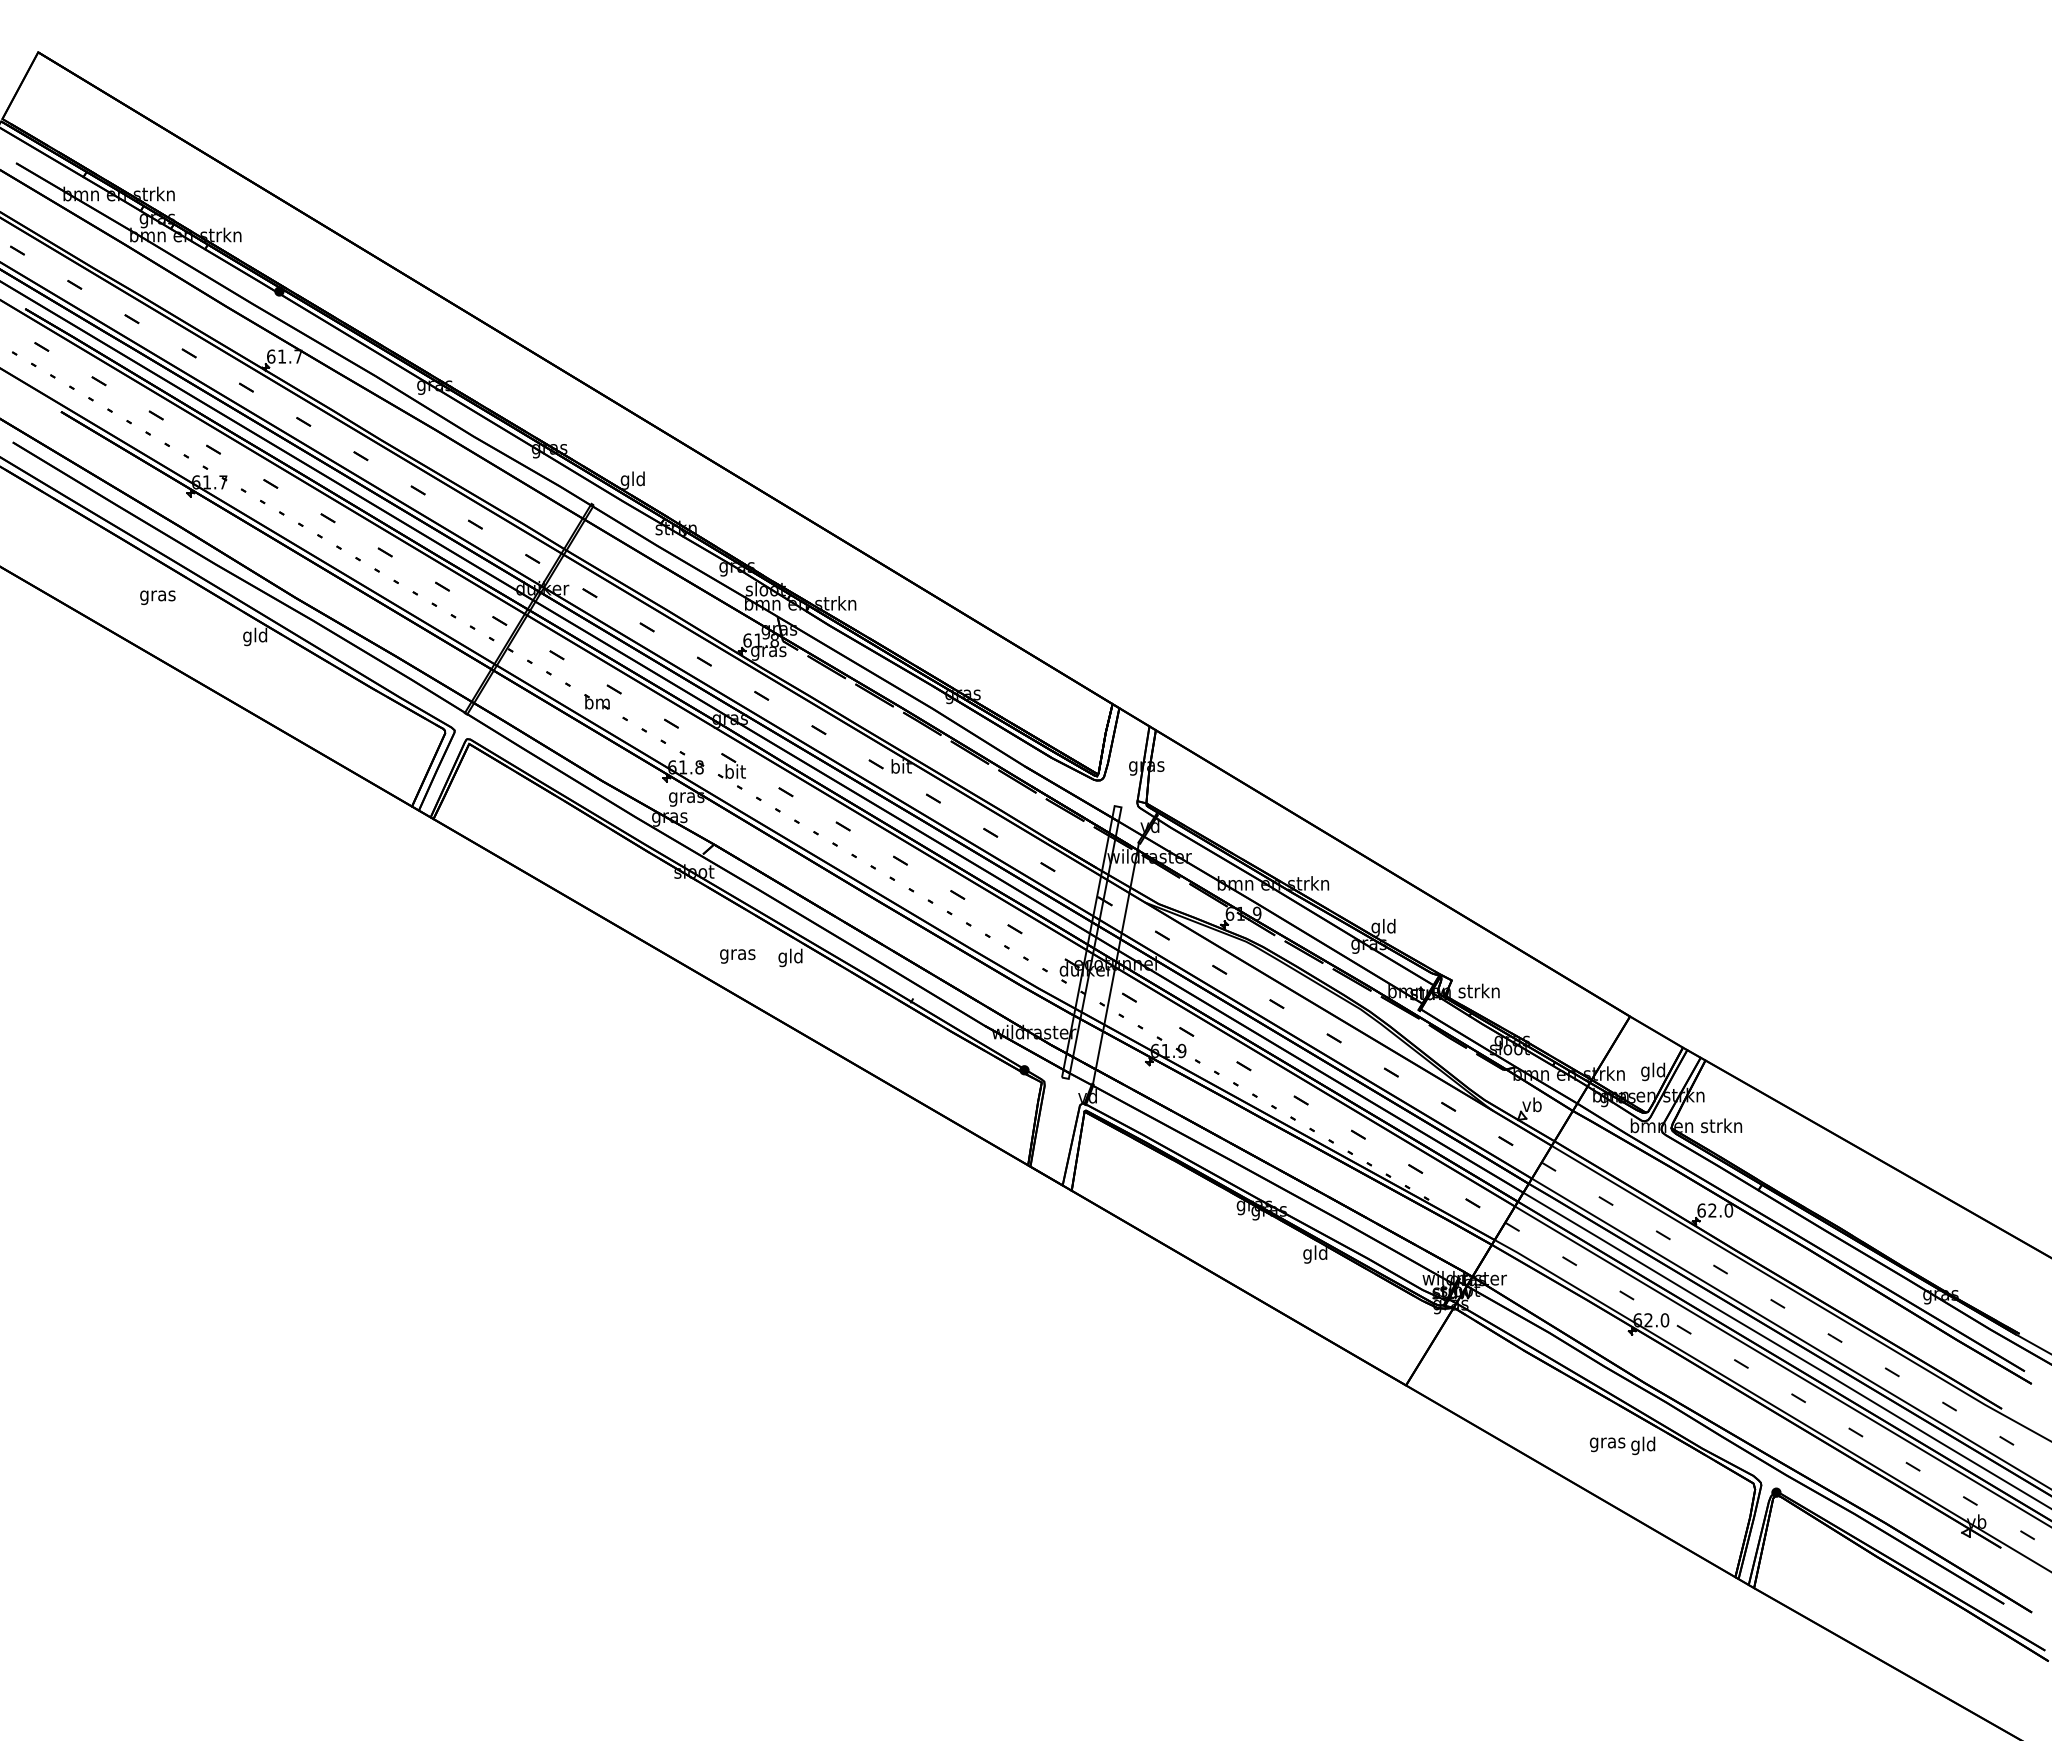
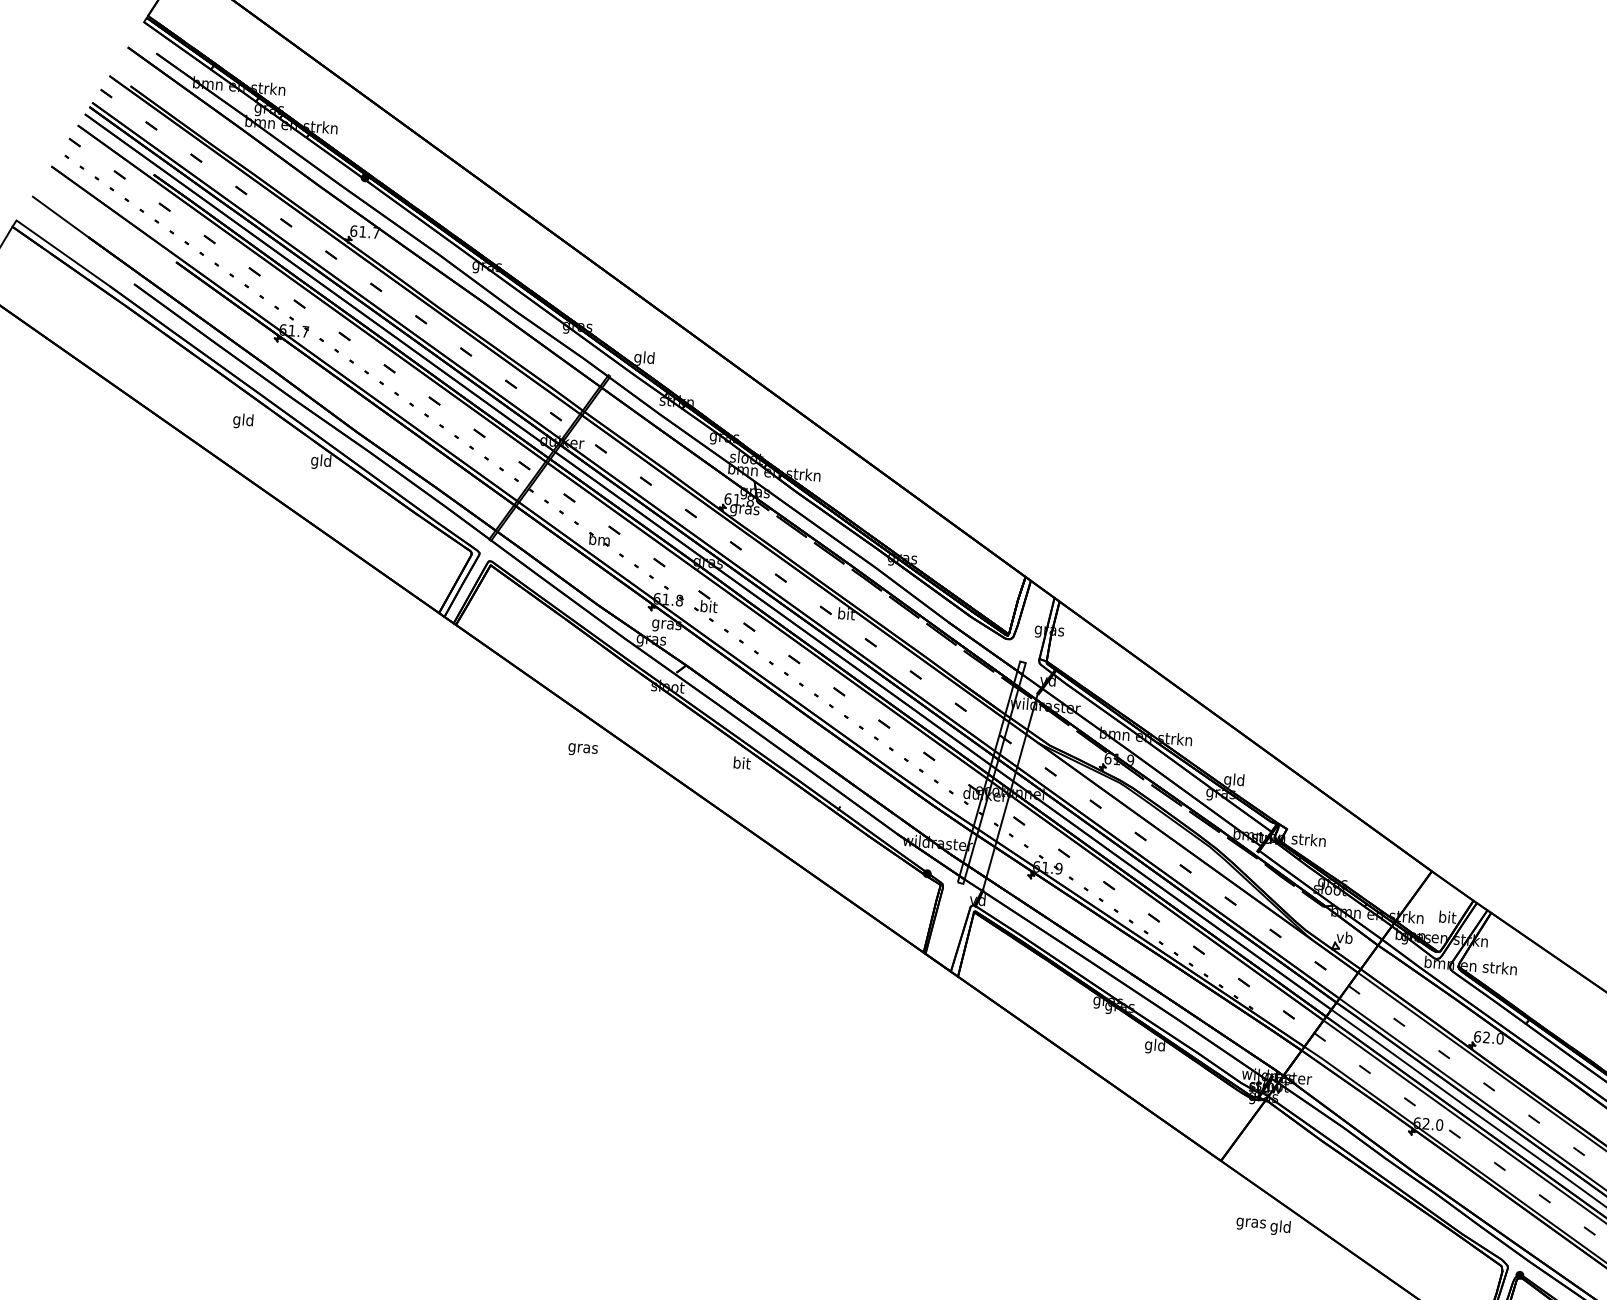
text: (157, 595) -> (243, 420), gras -> gld
text: (737, 956) -> (582, 750), moved
text: (790, 957) -> (741, 764), gld -> bit
text: (1653, 1071) -> (1447, 918), gld -> bit
text: (1622, 1445) -> (1263, 1226), moved

